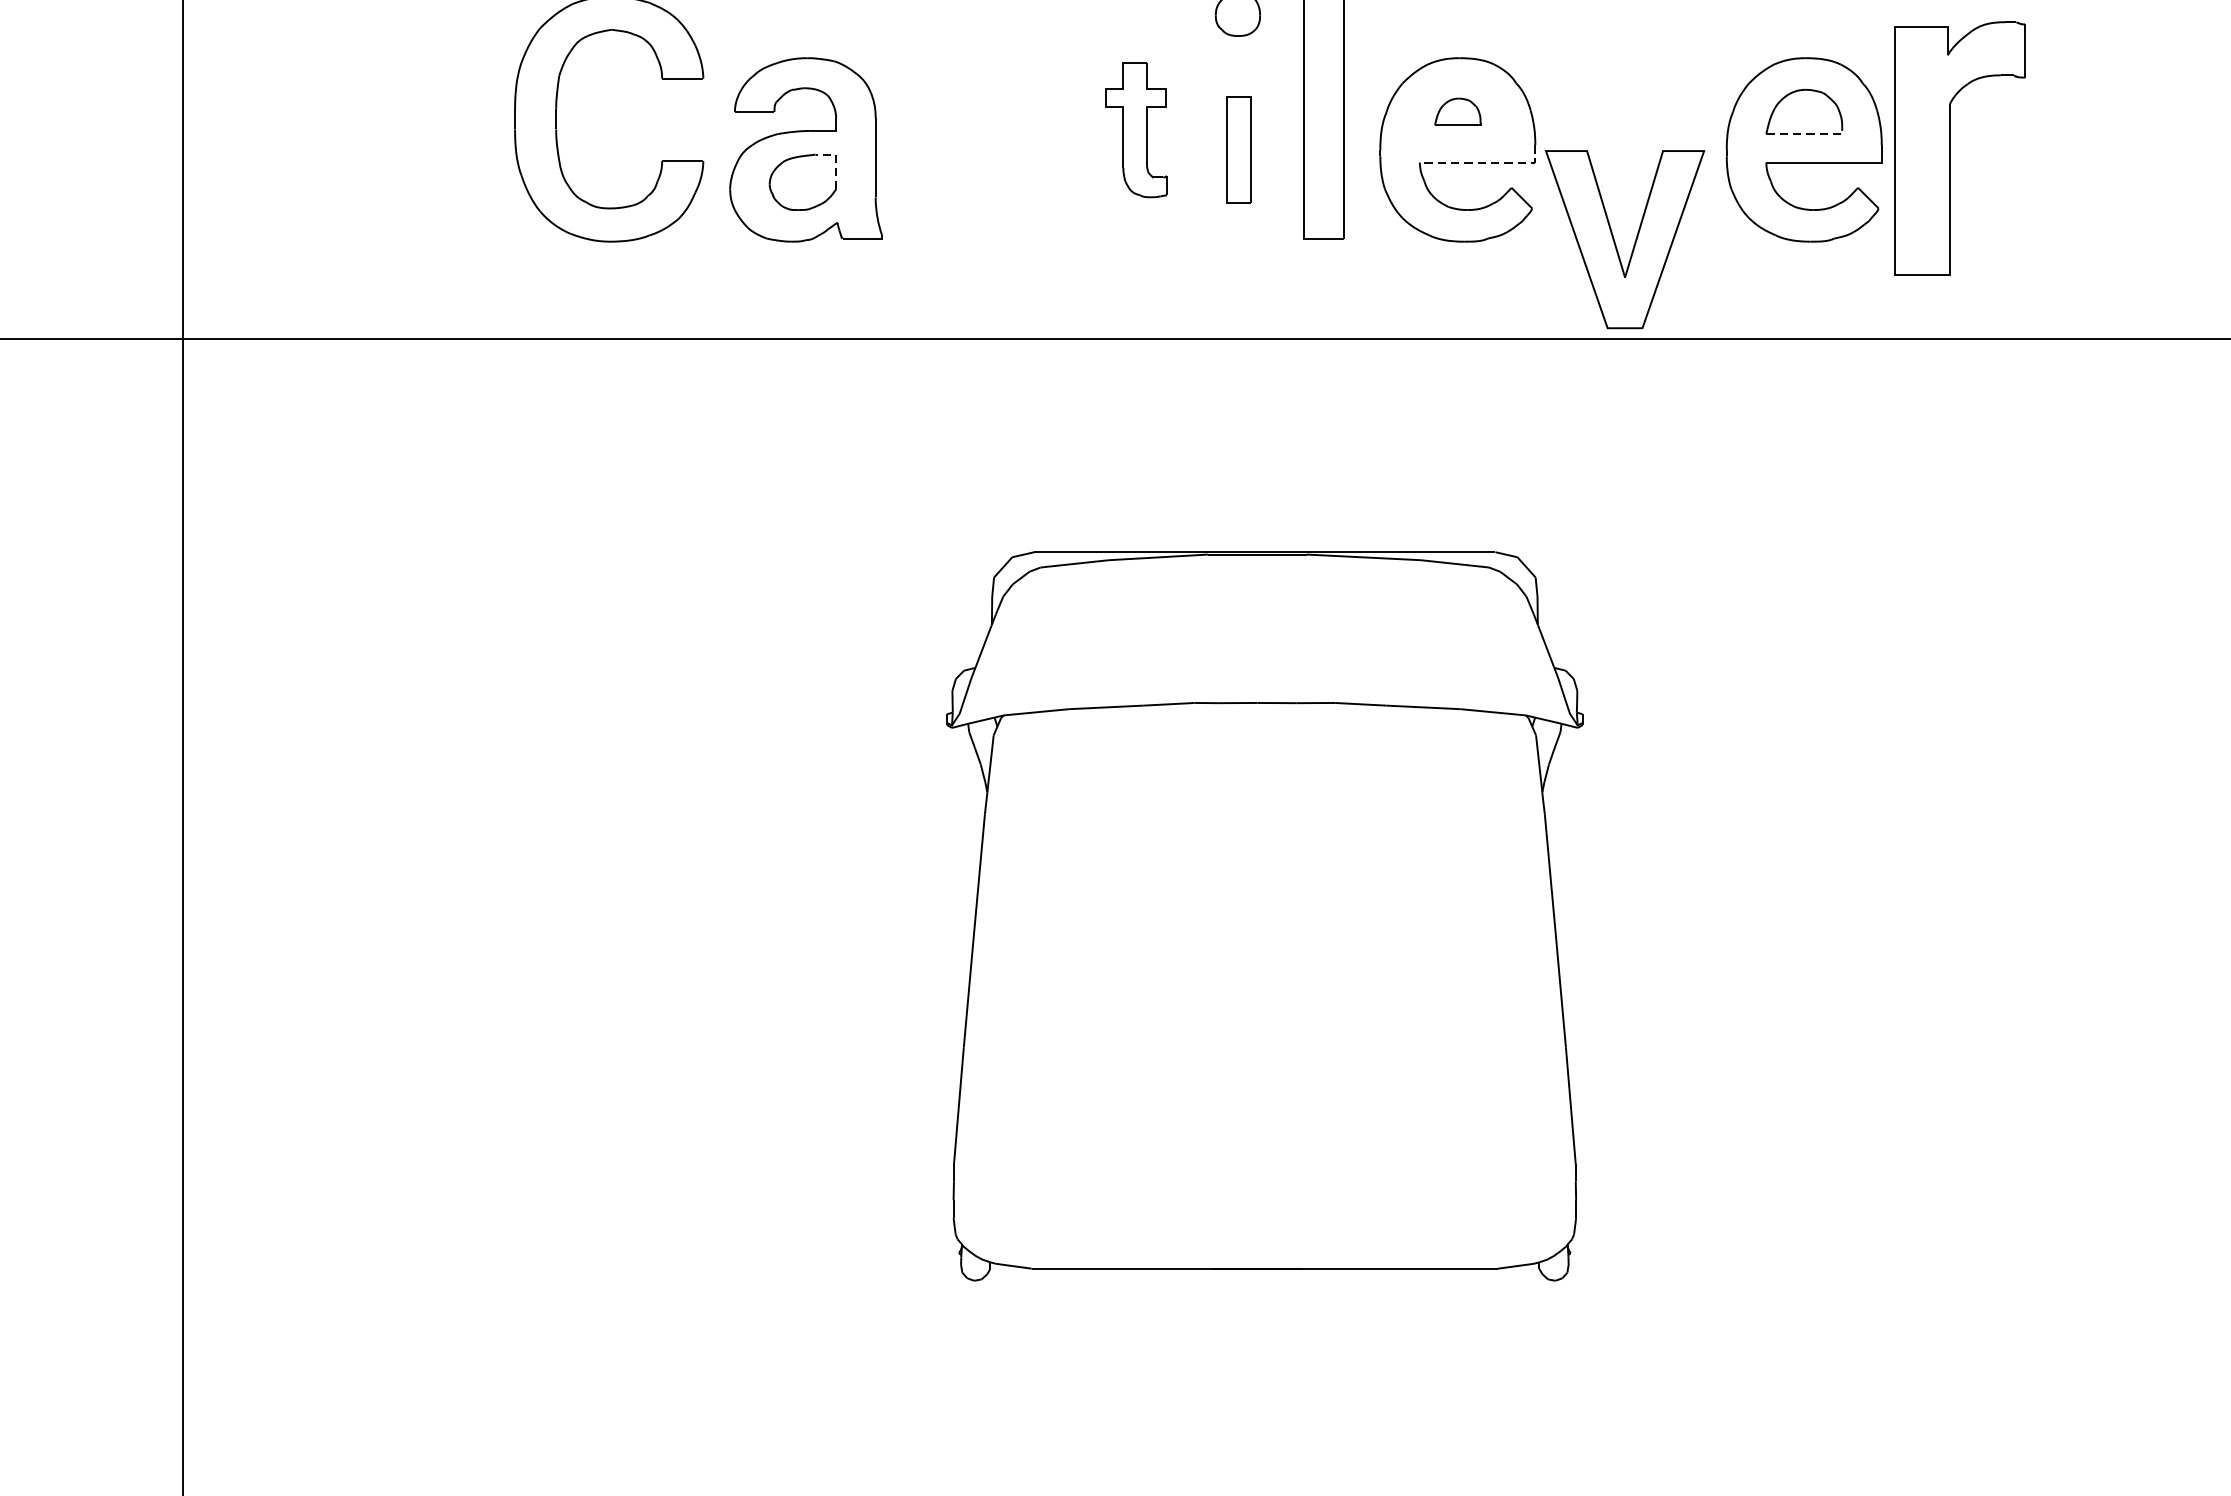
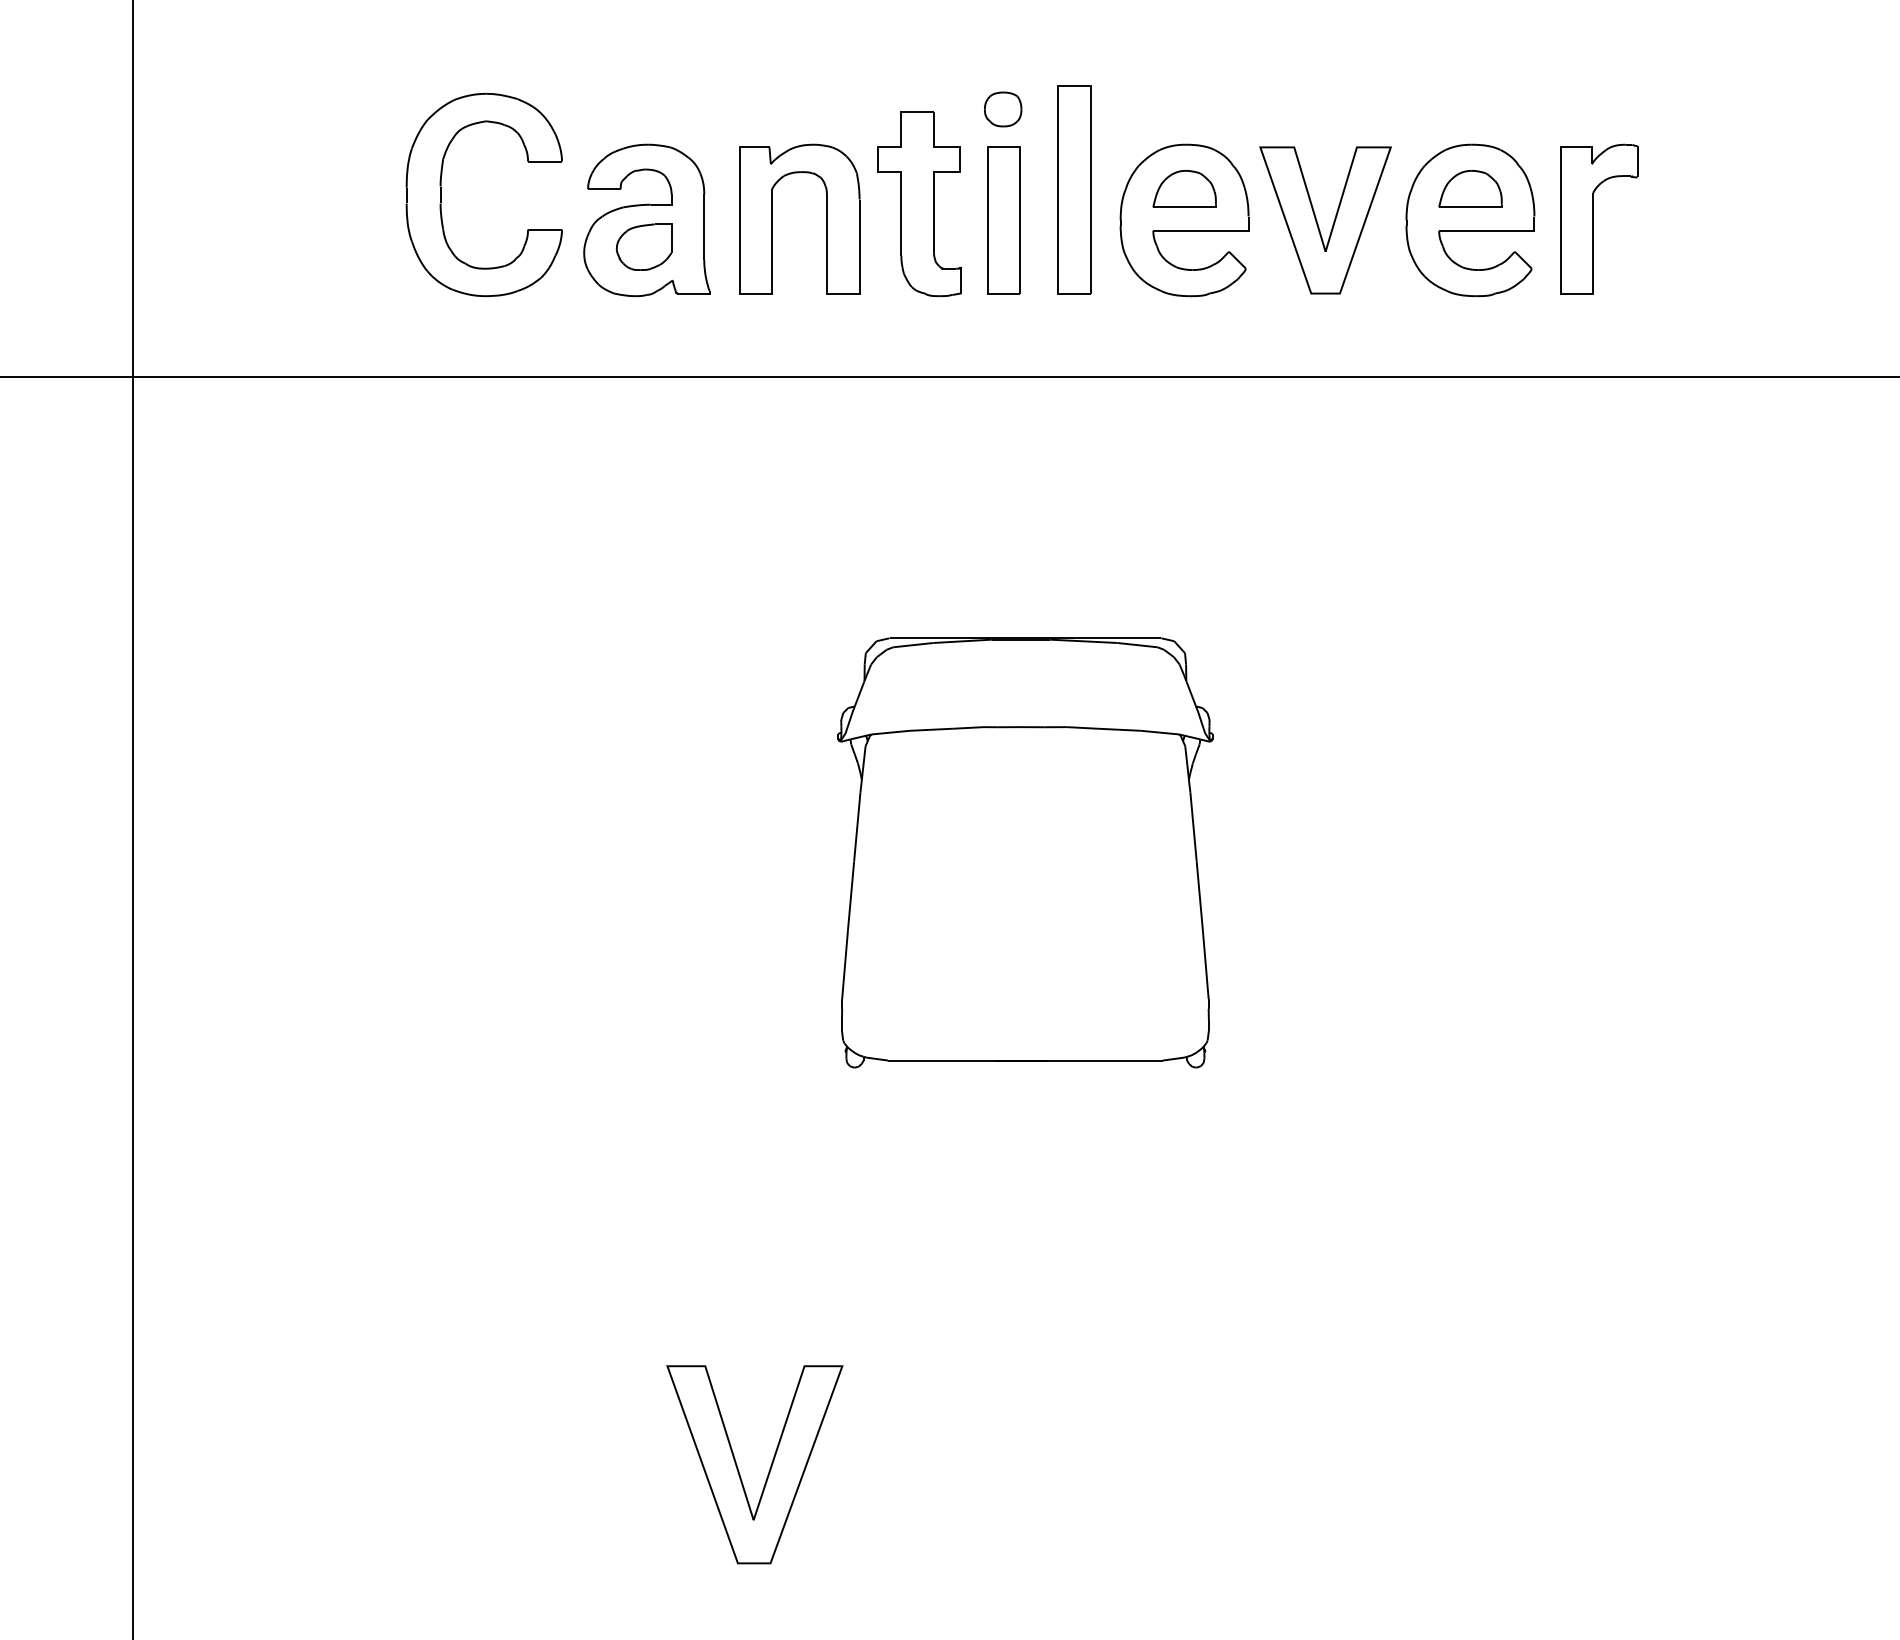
part: (1457, 111) -> (1184, 188), size x1.67
part: (1136, 130) -> (919, 204), size x1.67
line: (1806, 134) -> (1472, 207), dashed -> solid
part: (958, 147) -> (772, 218), added
part: (1960, 147) -> (1599, 218), size x0.71
part: (1238, 150) -> (1003, 220), size x1.67
line: (835, 160) -> (671, 229), dashed -> solid
line: (1486, 162) -> (1208, 230), dashed -> solid
part: (1616, 243) -> (1318, 223), moved
part: (1265, 915) -> (1025, 852), size x0.71

